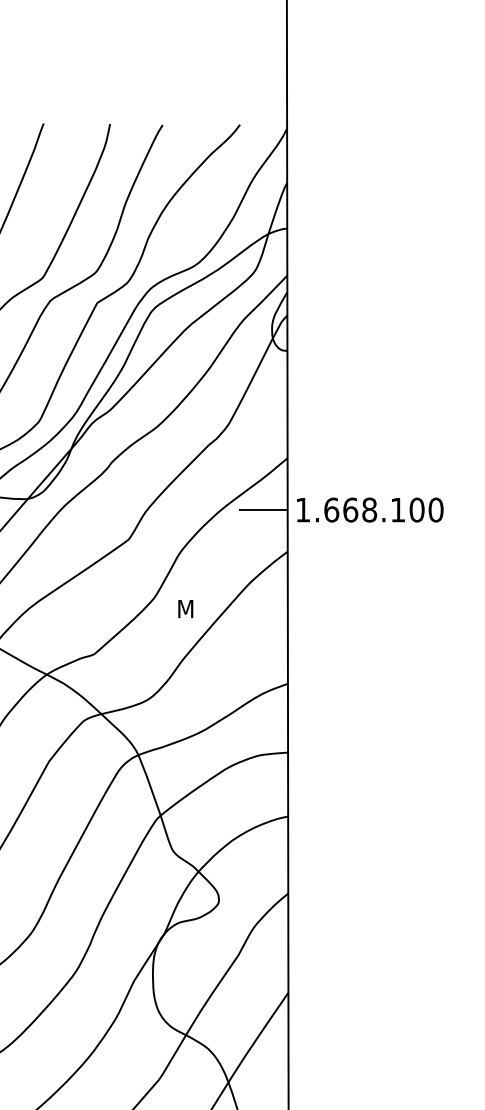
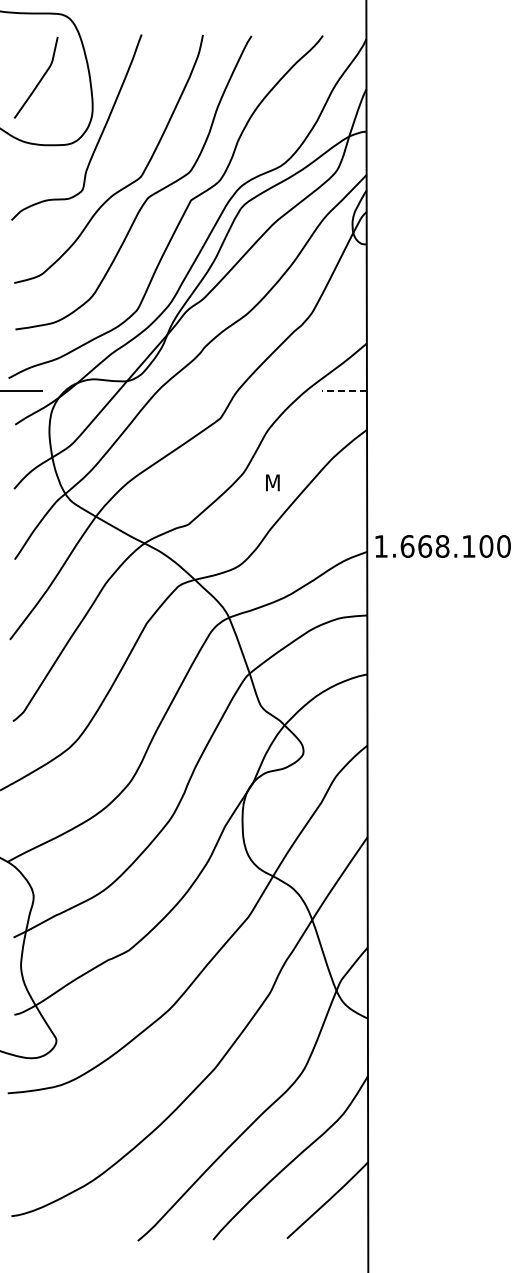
line: (263, 510) -> (344, 391), solid -> dashed
text: (369, 510) -> (442, 546), moved

